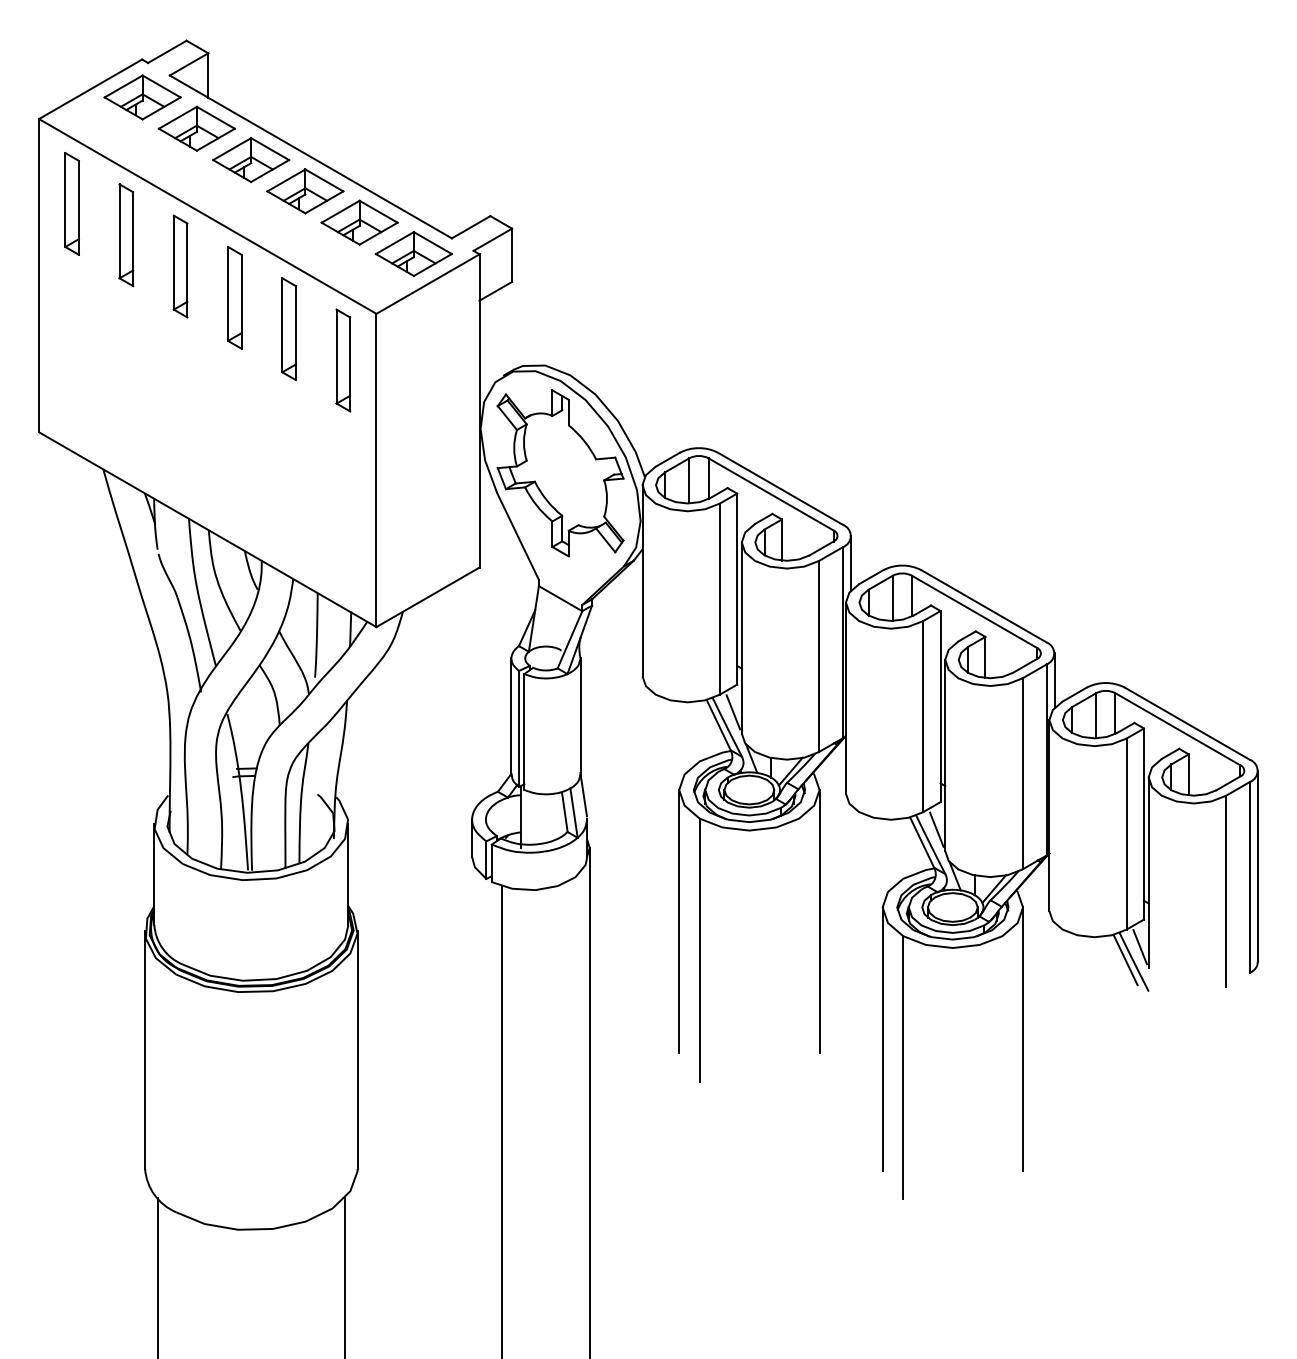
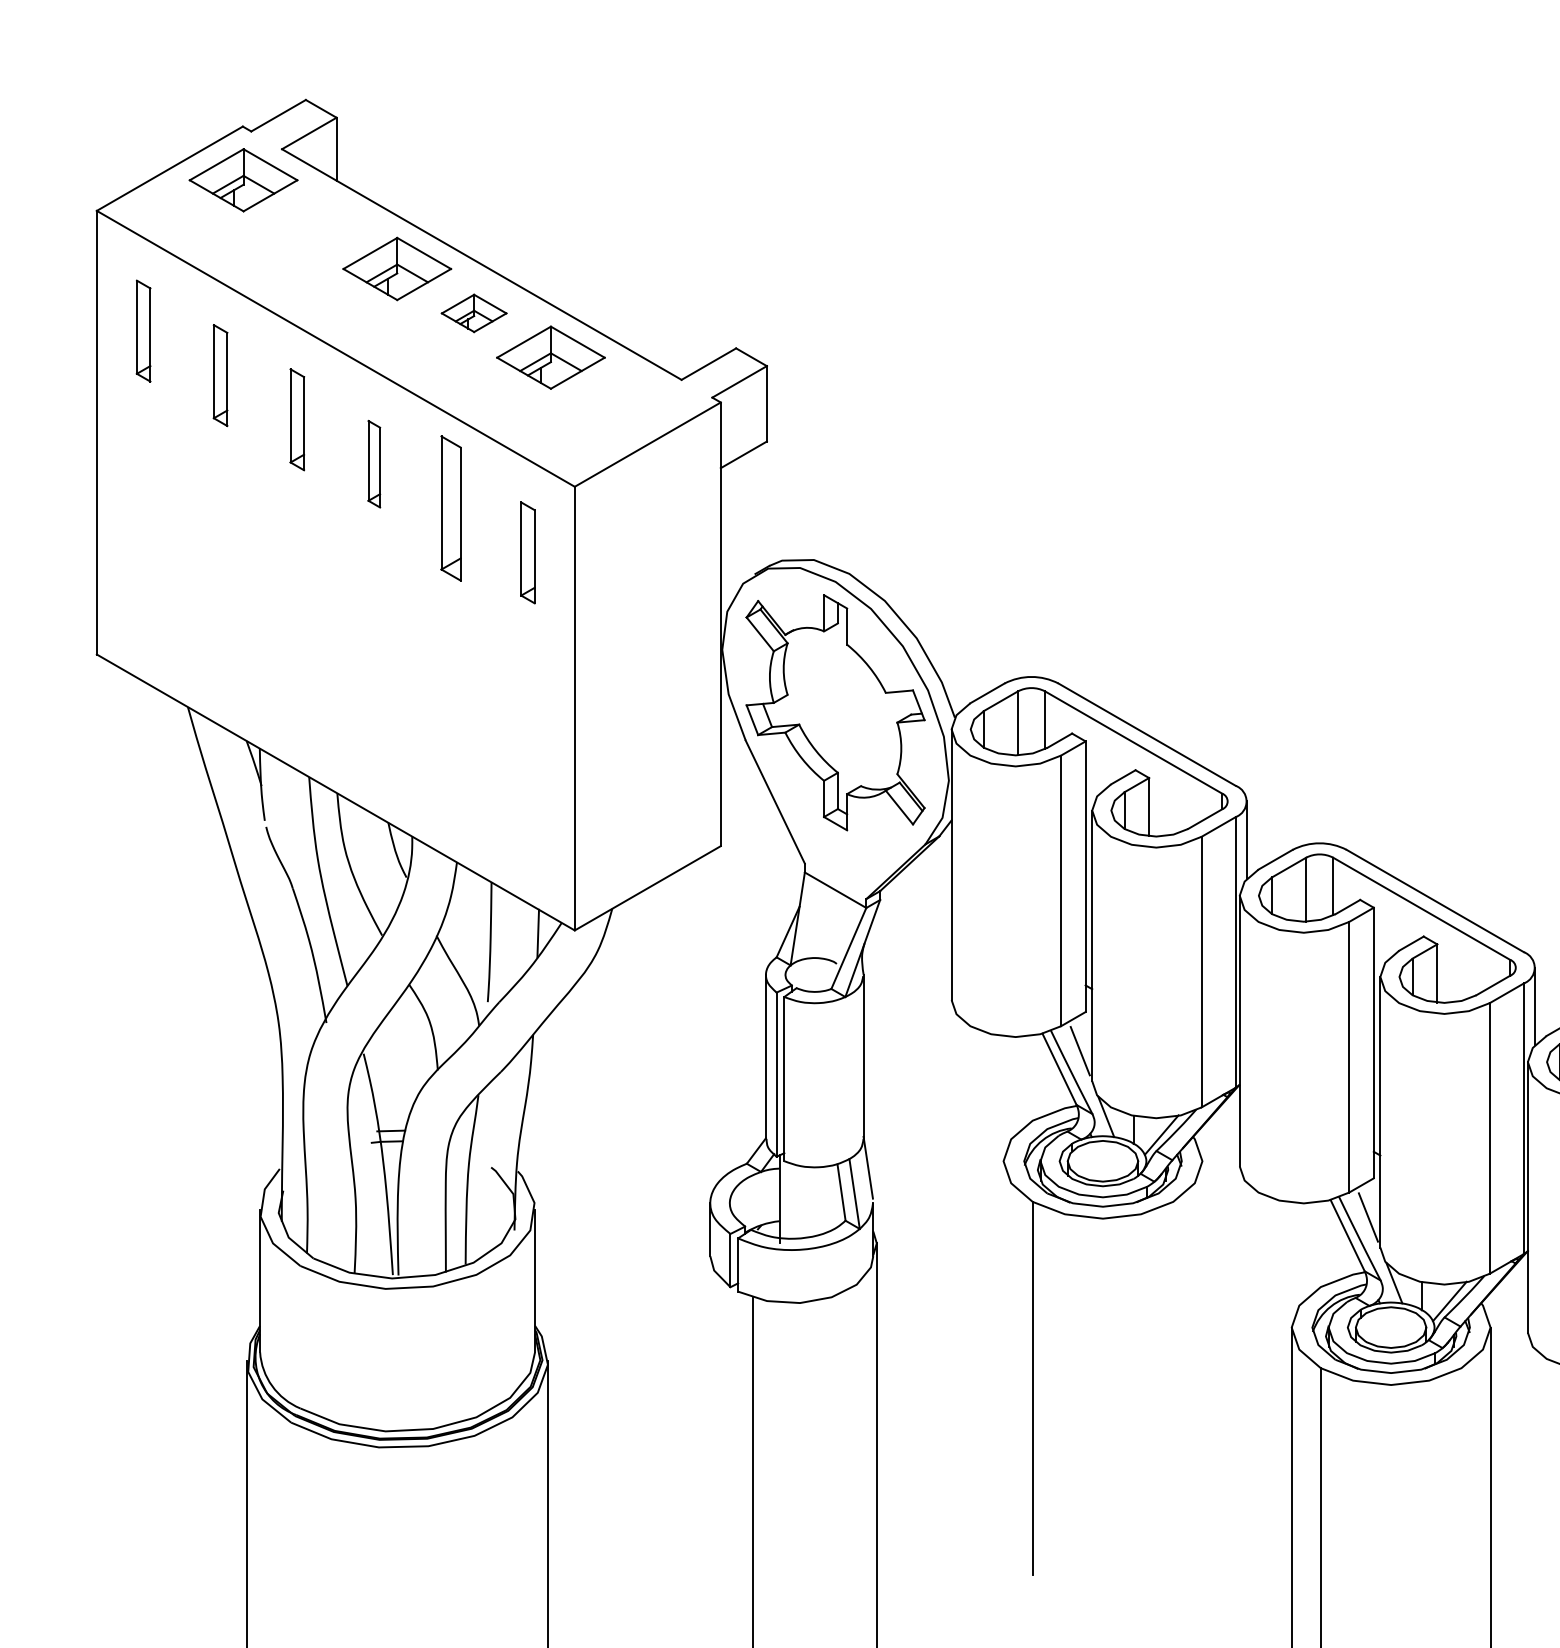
part: (196, 128) -> (319, 224), removed
part: (305, 191) -> (474, 313), size x0.6
part: (71, 203) -> (142, 330), size x0.7
part: (126, 235) -> (220, 375), size x0.7
part: (413, 253) -> (627, 401), removed
part: (180, 266) -> (297, 419), size x0.7
part: (234, 297) -> (373, 463), size x0.6
part: (343, 360) -> (528, 552), size x0.7
line: (679, 921) -> (1003, 1347), removed
line: (819, 921) -> (1202, 1347), removed

